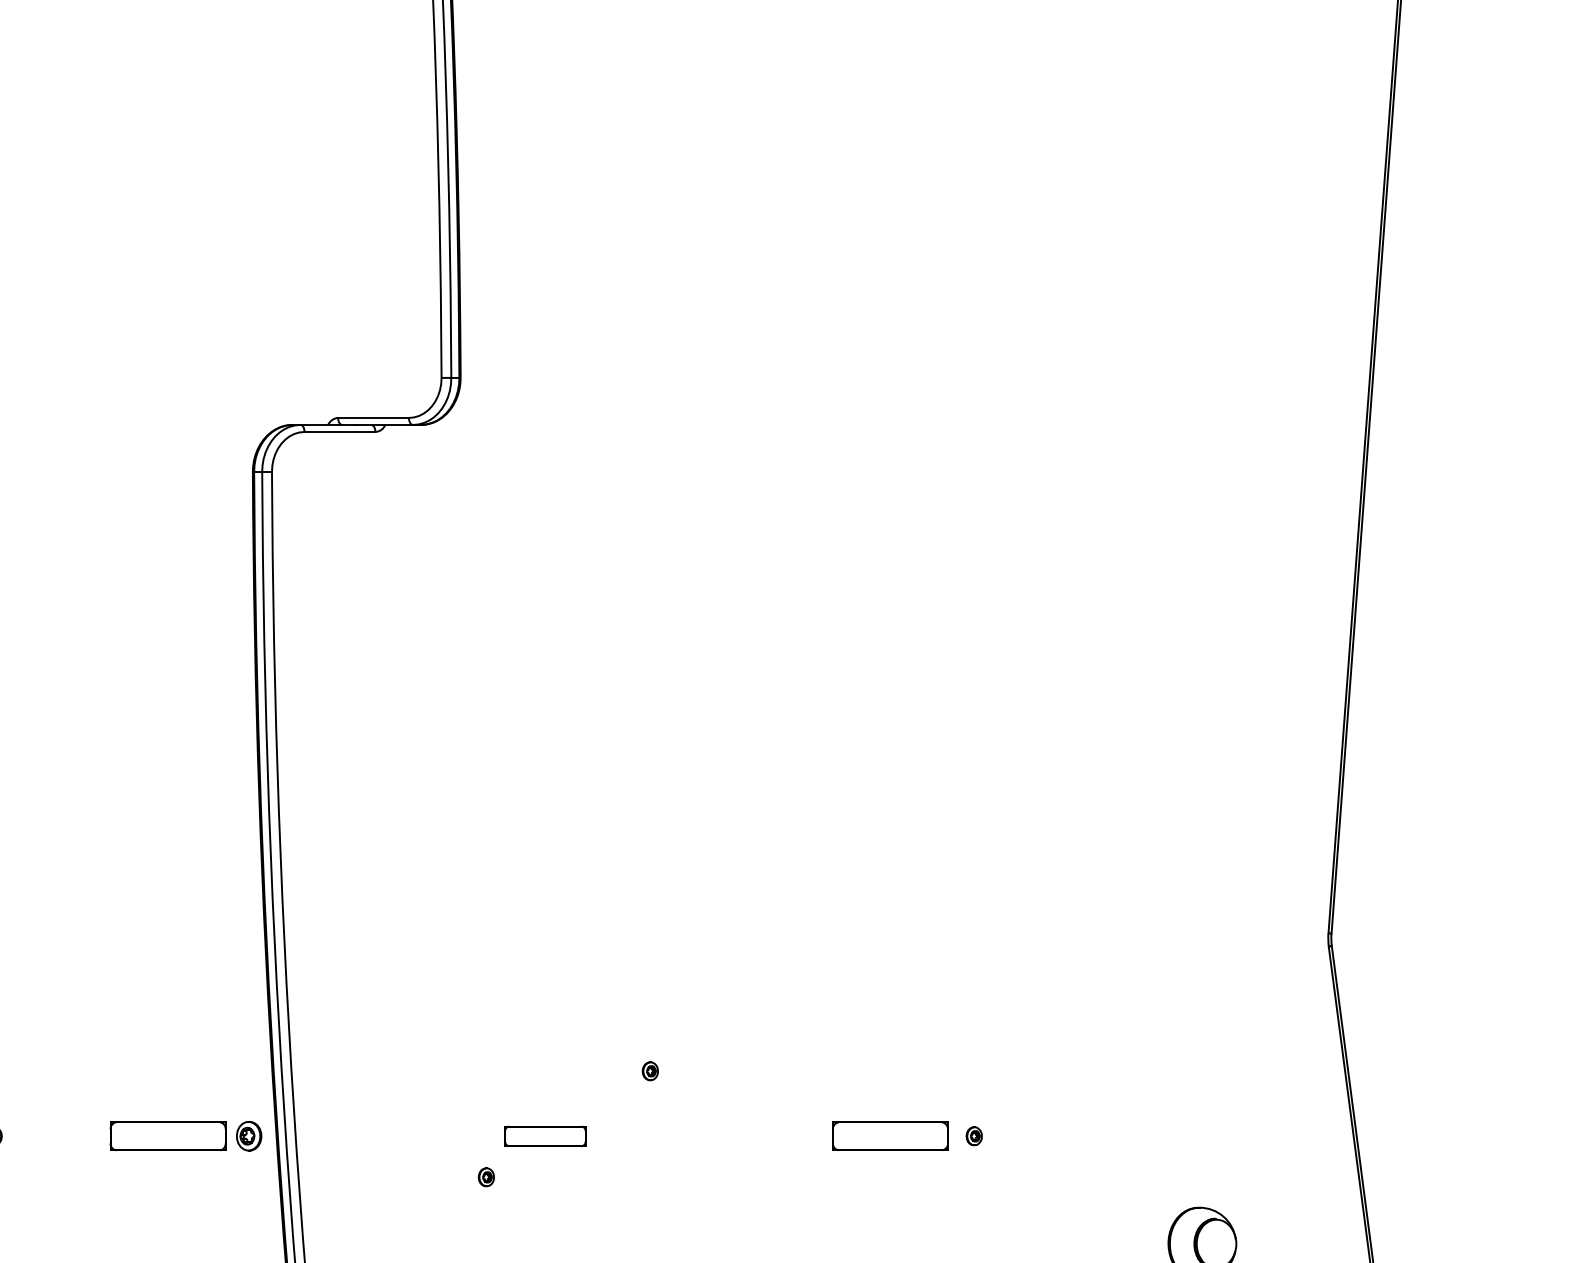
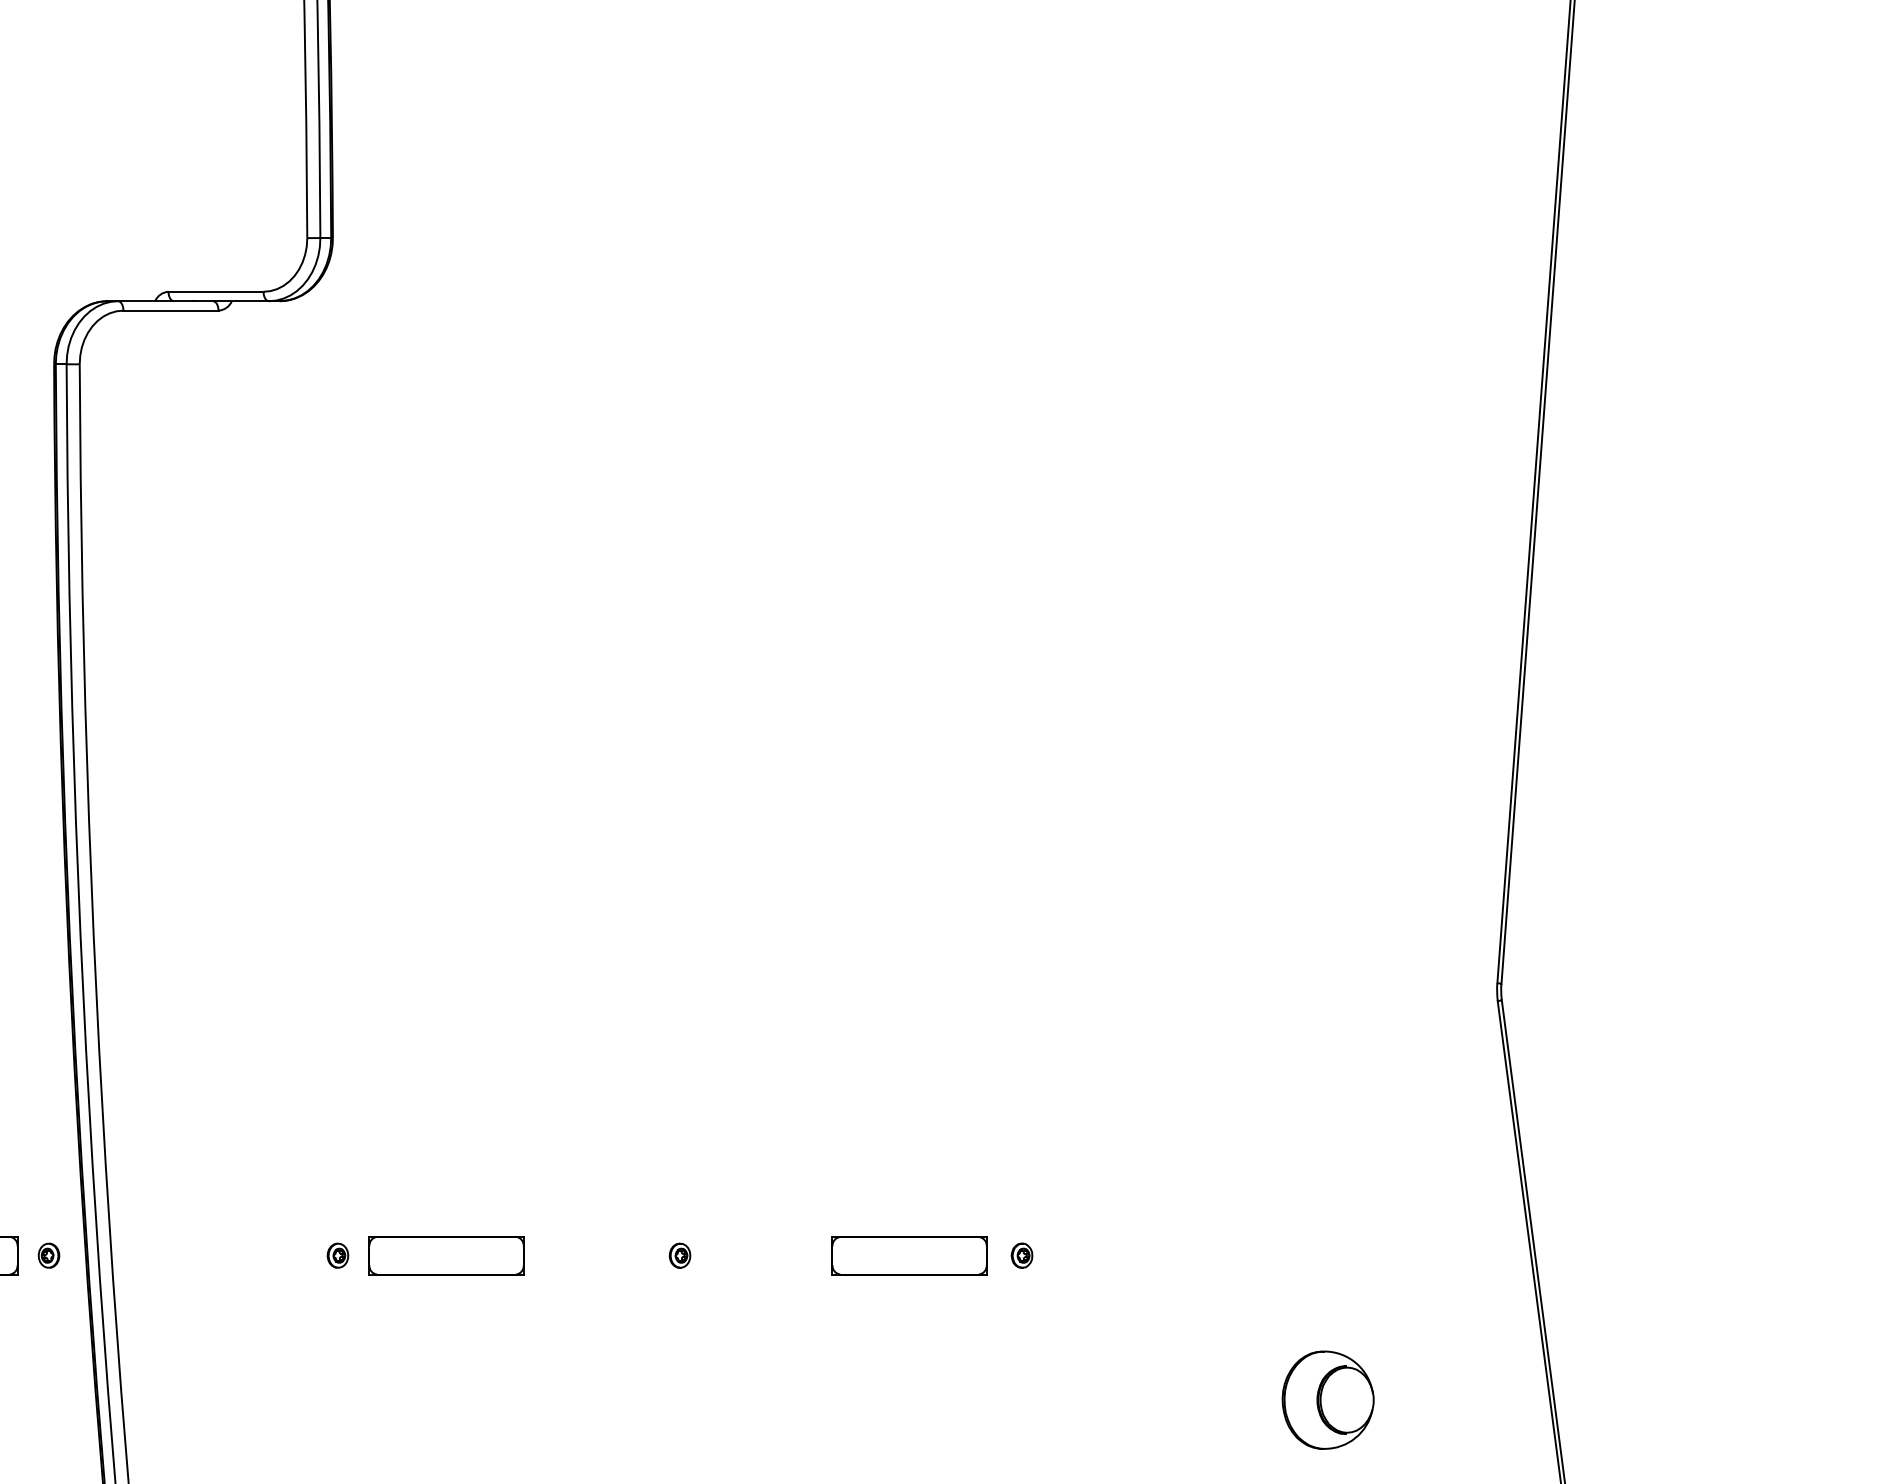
part: (649, 1071) -> (678, 1255), moved
part: (248, 1136) -> (48, 1255), size x0.62
part: (545, 1136) -> (446, 1255), size x1.43
part: (485, 1177) -> (336, 1255), moved

